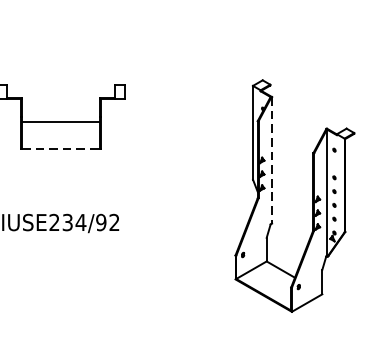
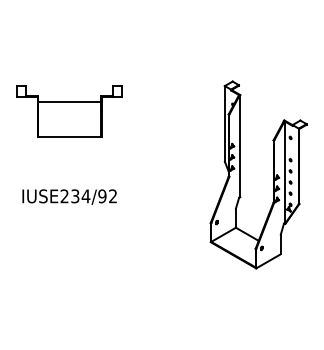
line: (60, 122) -> (69, 102), moved
line: (61, 148) -> (70, 136), dashed -> solid
line: (272, 160) -> (240, 146), dashed -> solid

